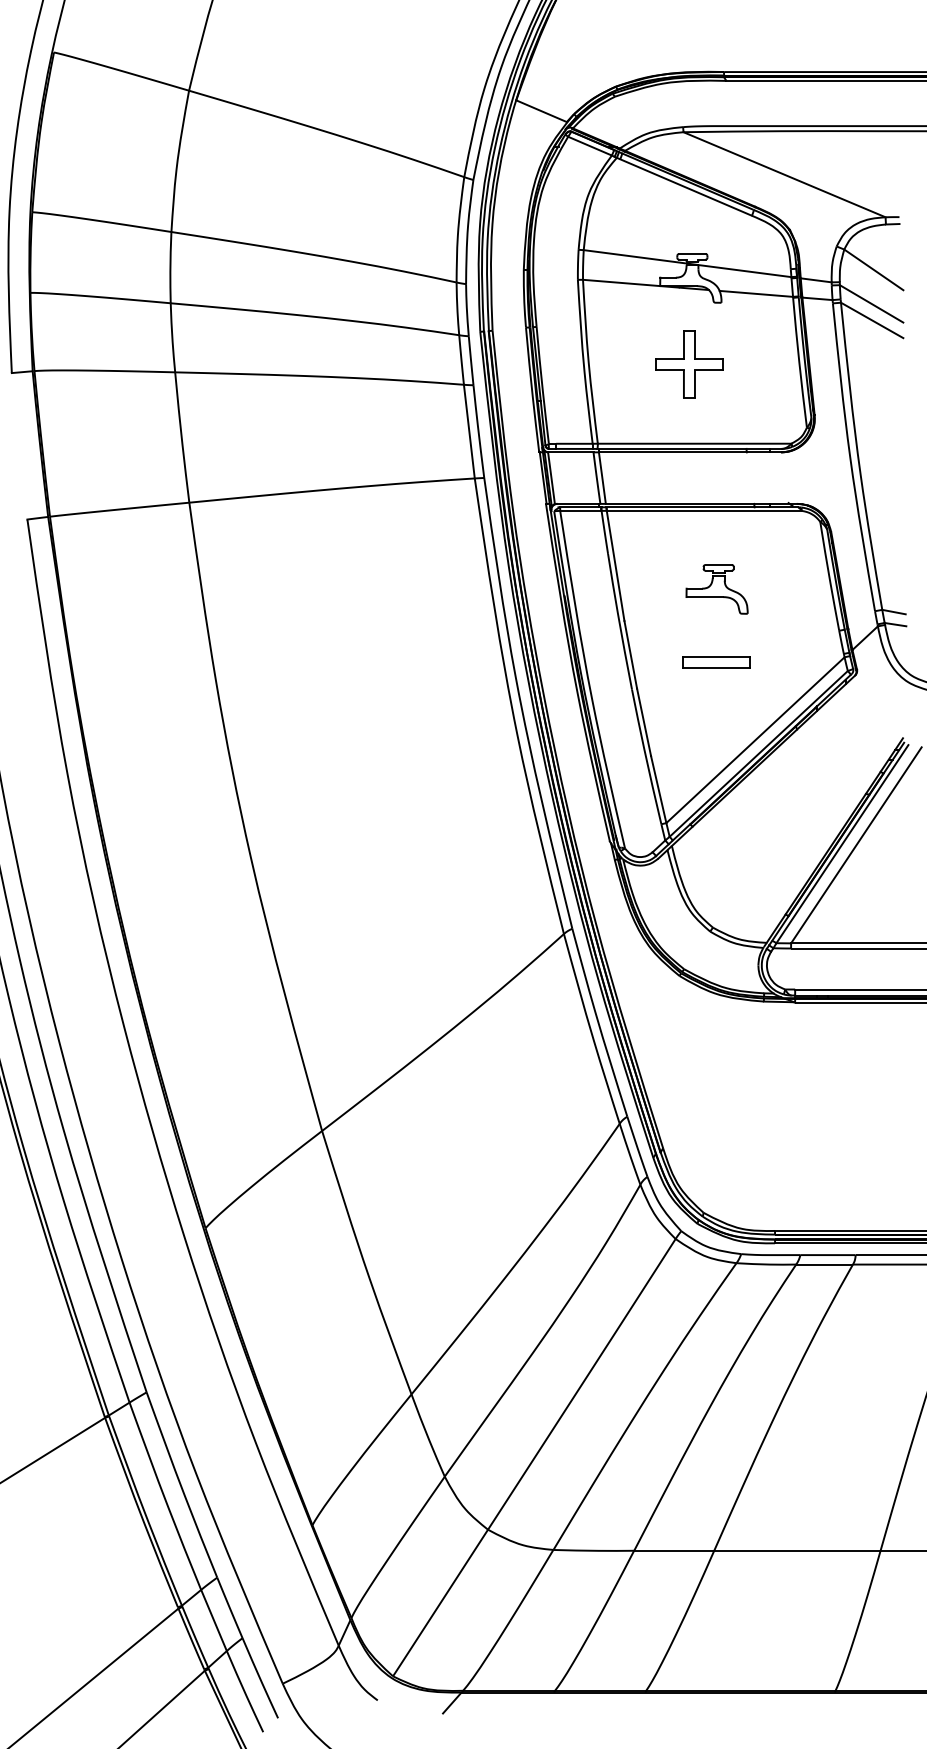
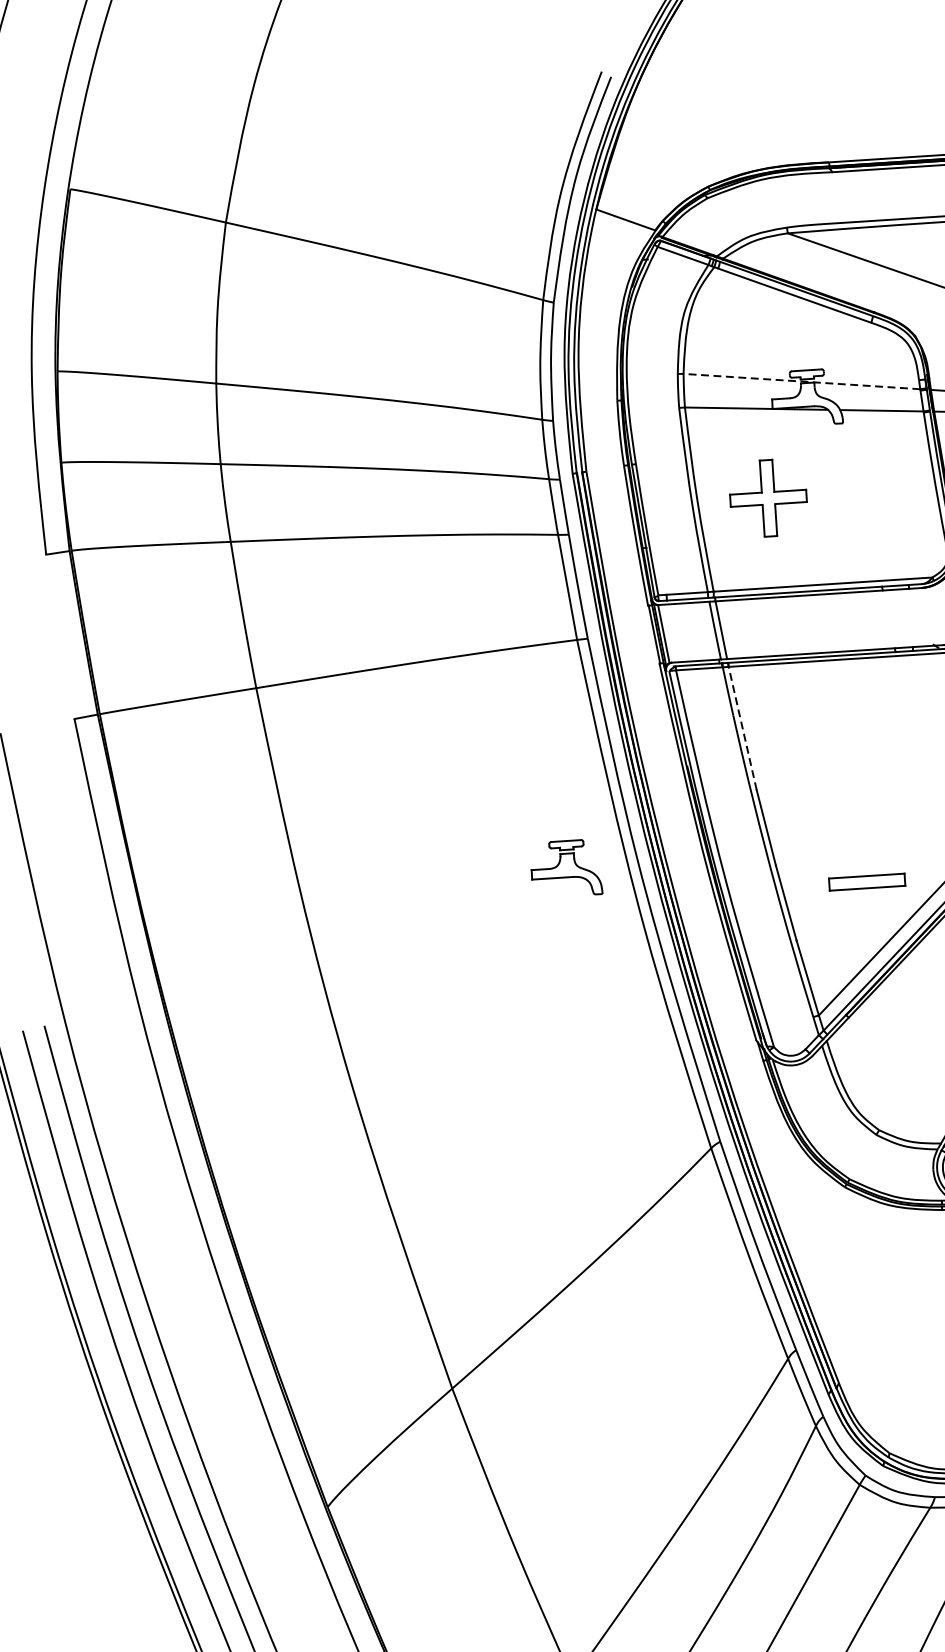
line: (687, 263) -> (801, 381), solid -> dashed
part: (689, 364) -> (768, 498), moved
line: (615, 565) -> (742, 728), solid -> dashed
part: (716, 589) -> (565, 868), moved
part: (716, 662) -> (867, 882), moved

